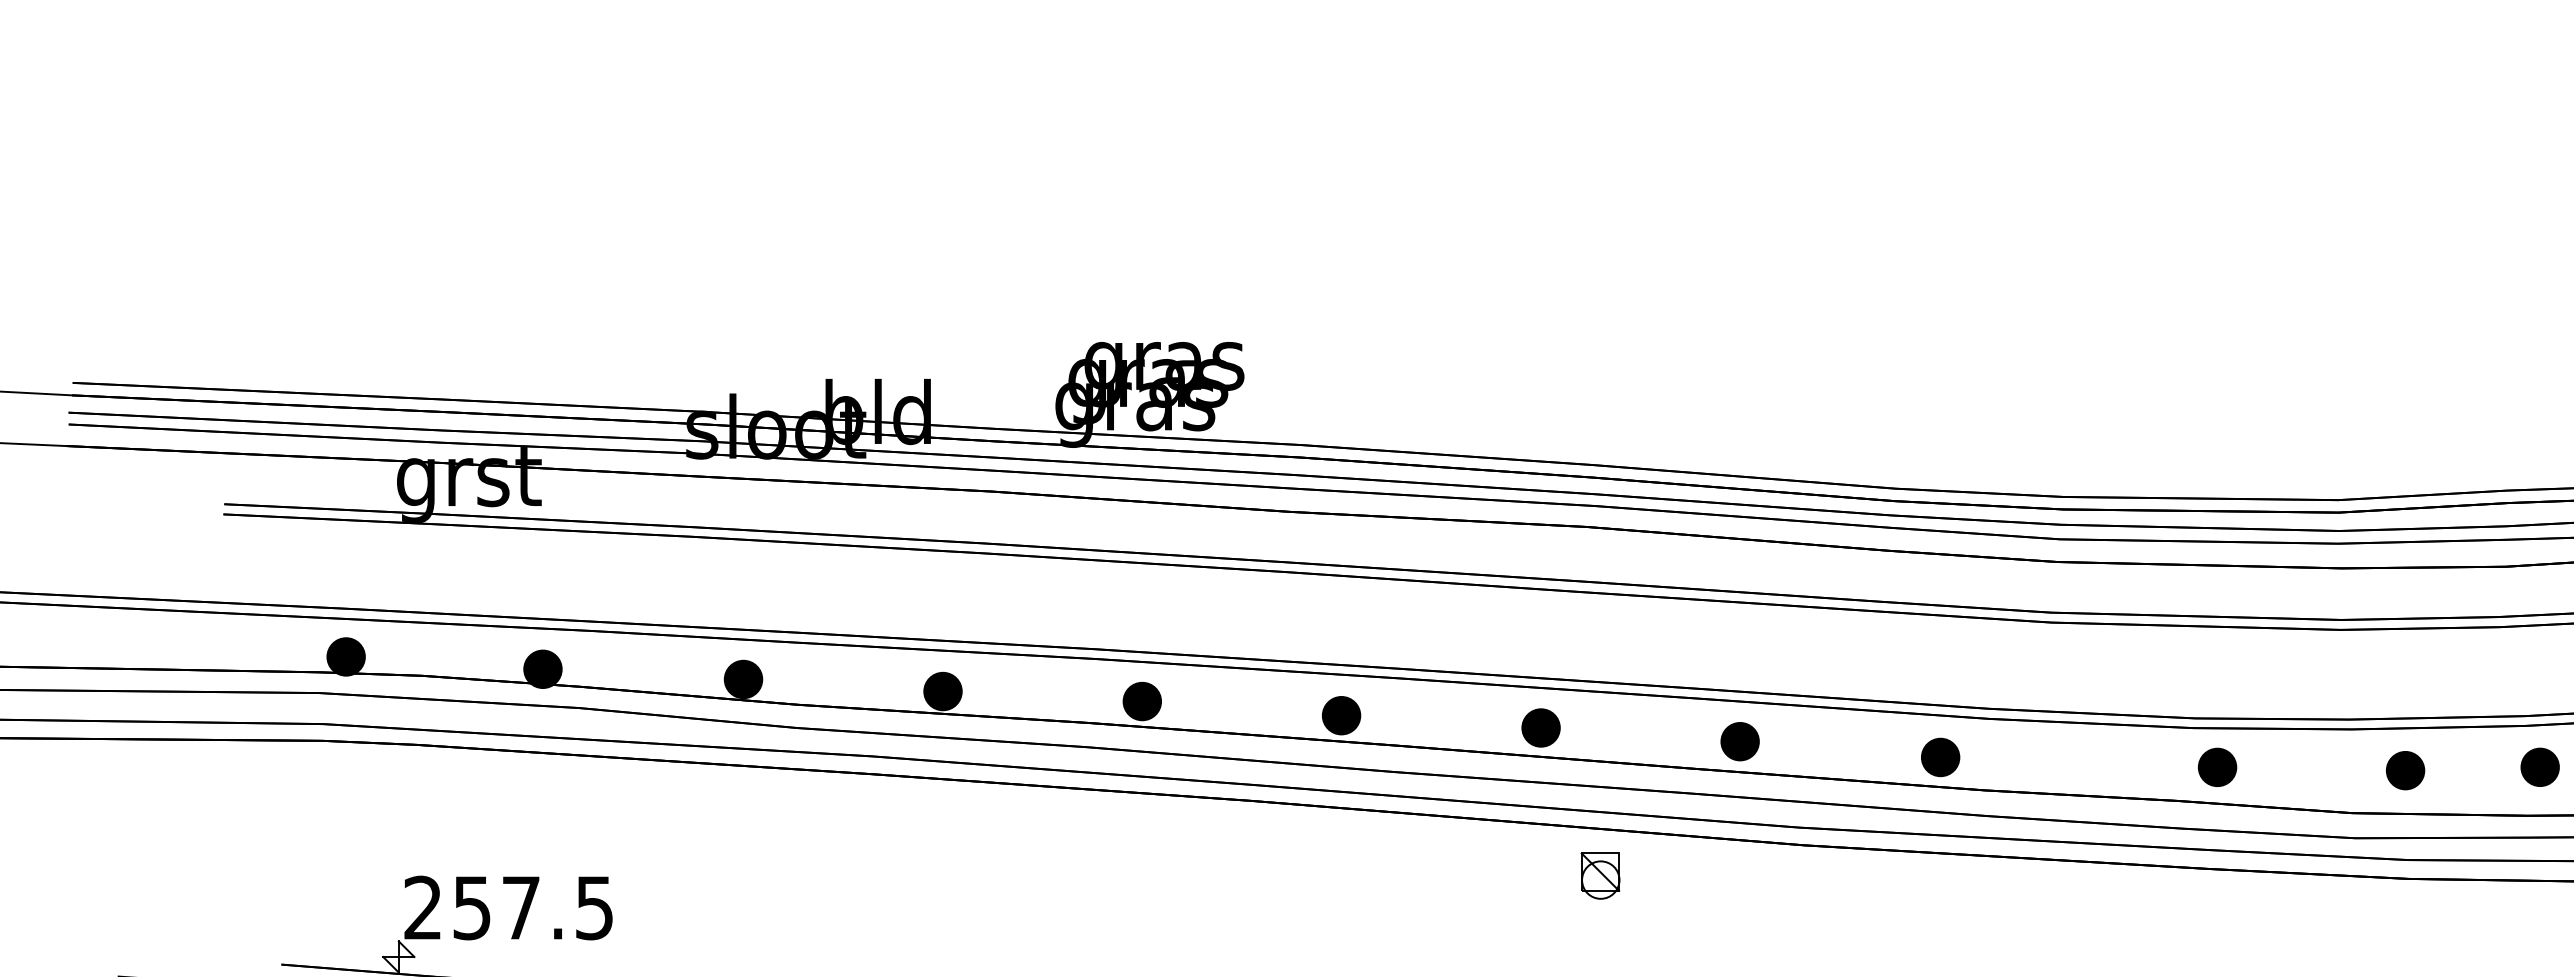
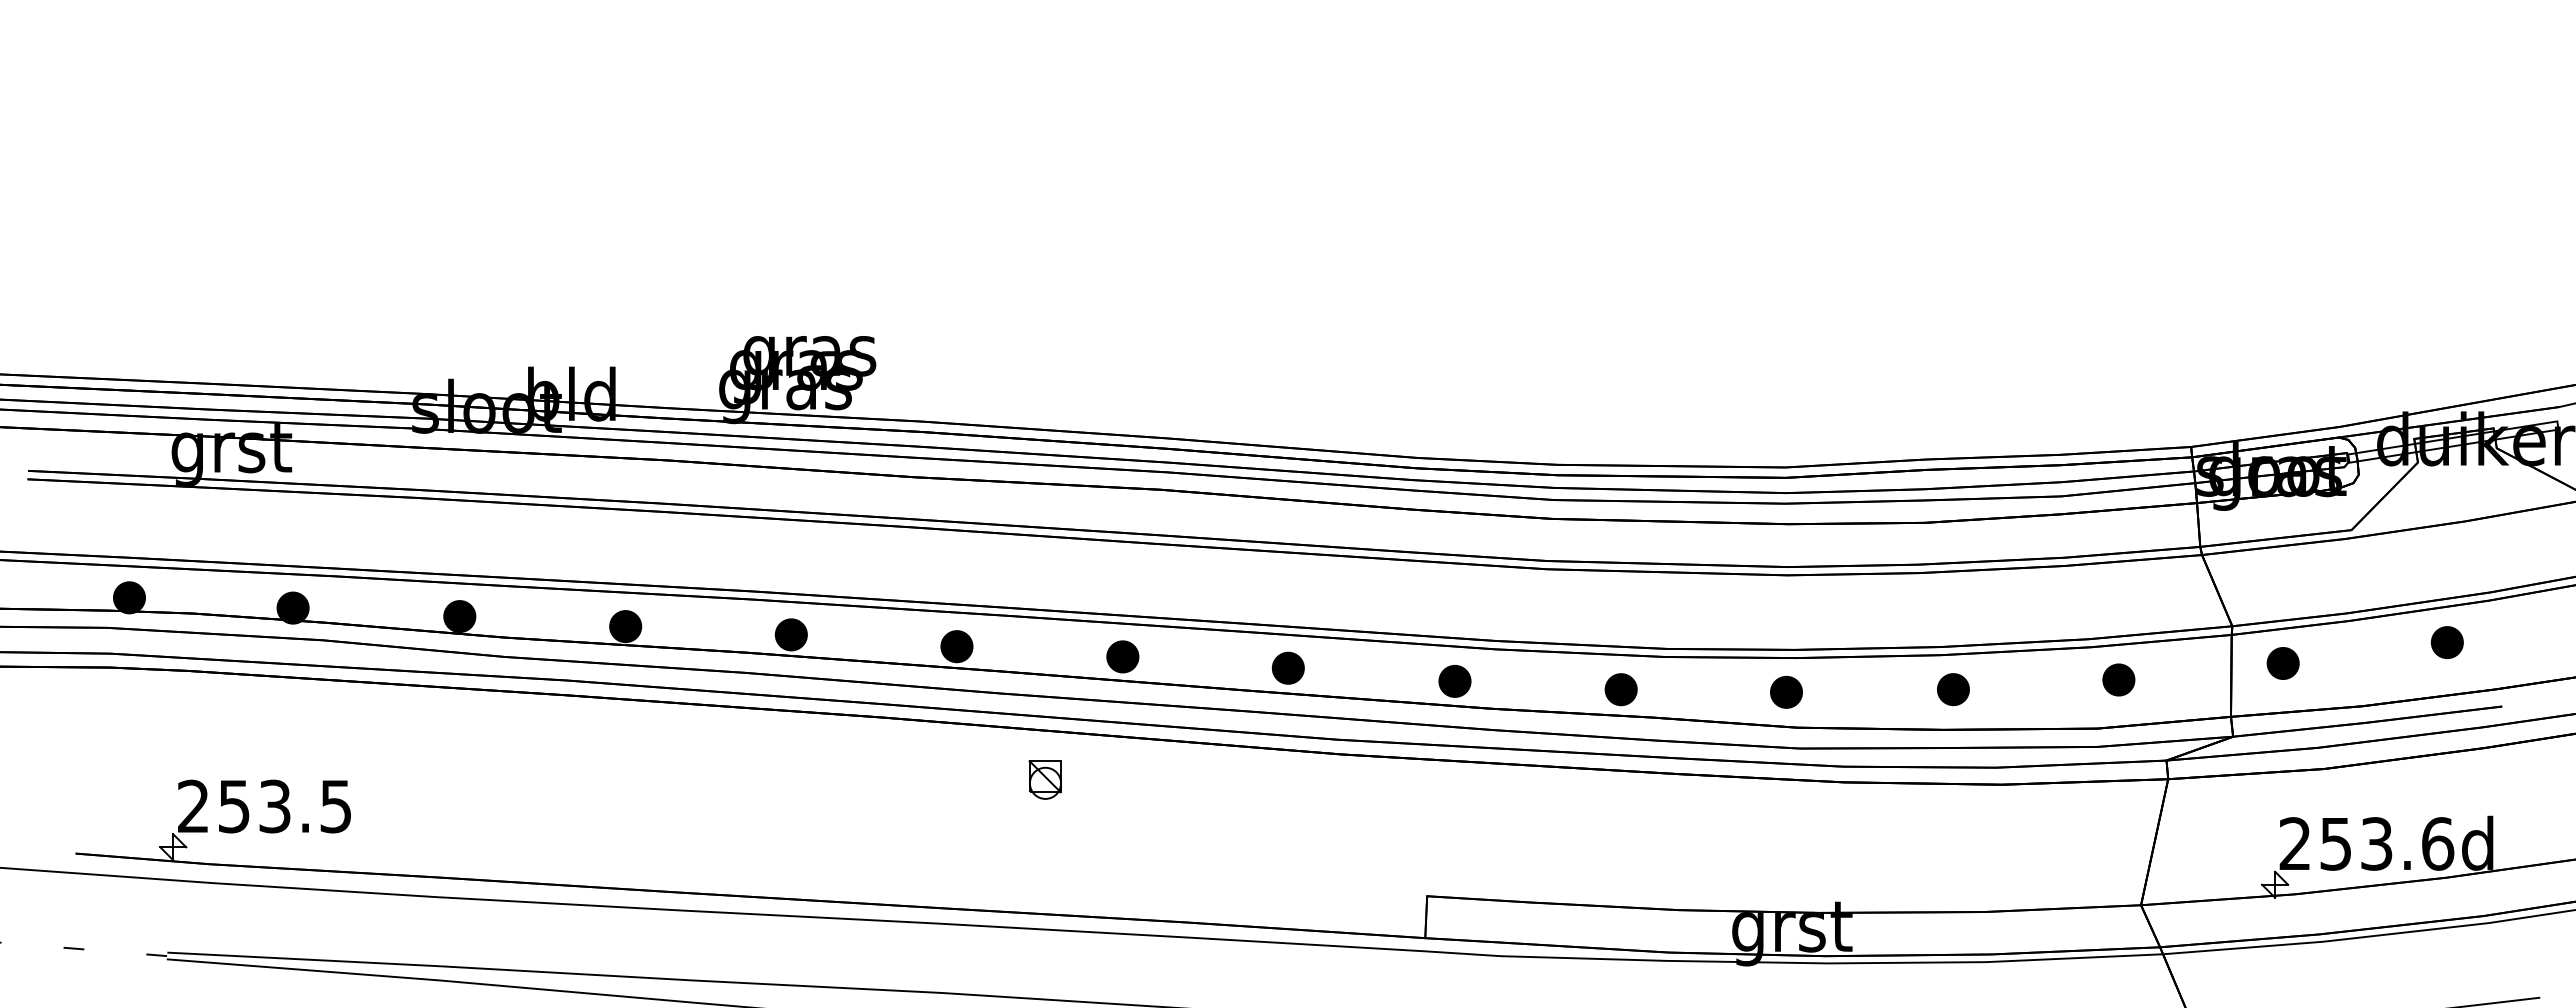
part: (2216, 767) -> (1620, 689), moved
part: (2405, 769) -> (1786, 691), moved
part: (1599, 875) -> (1044, 779), moved
text: (520, 907) -> (274, 806), 257.5 -> 253.5

